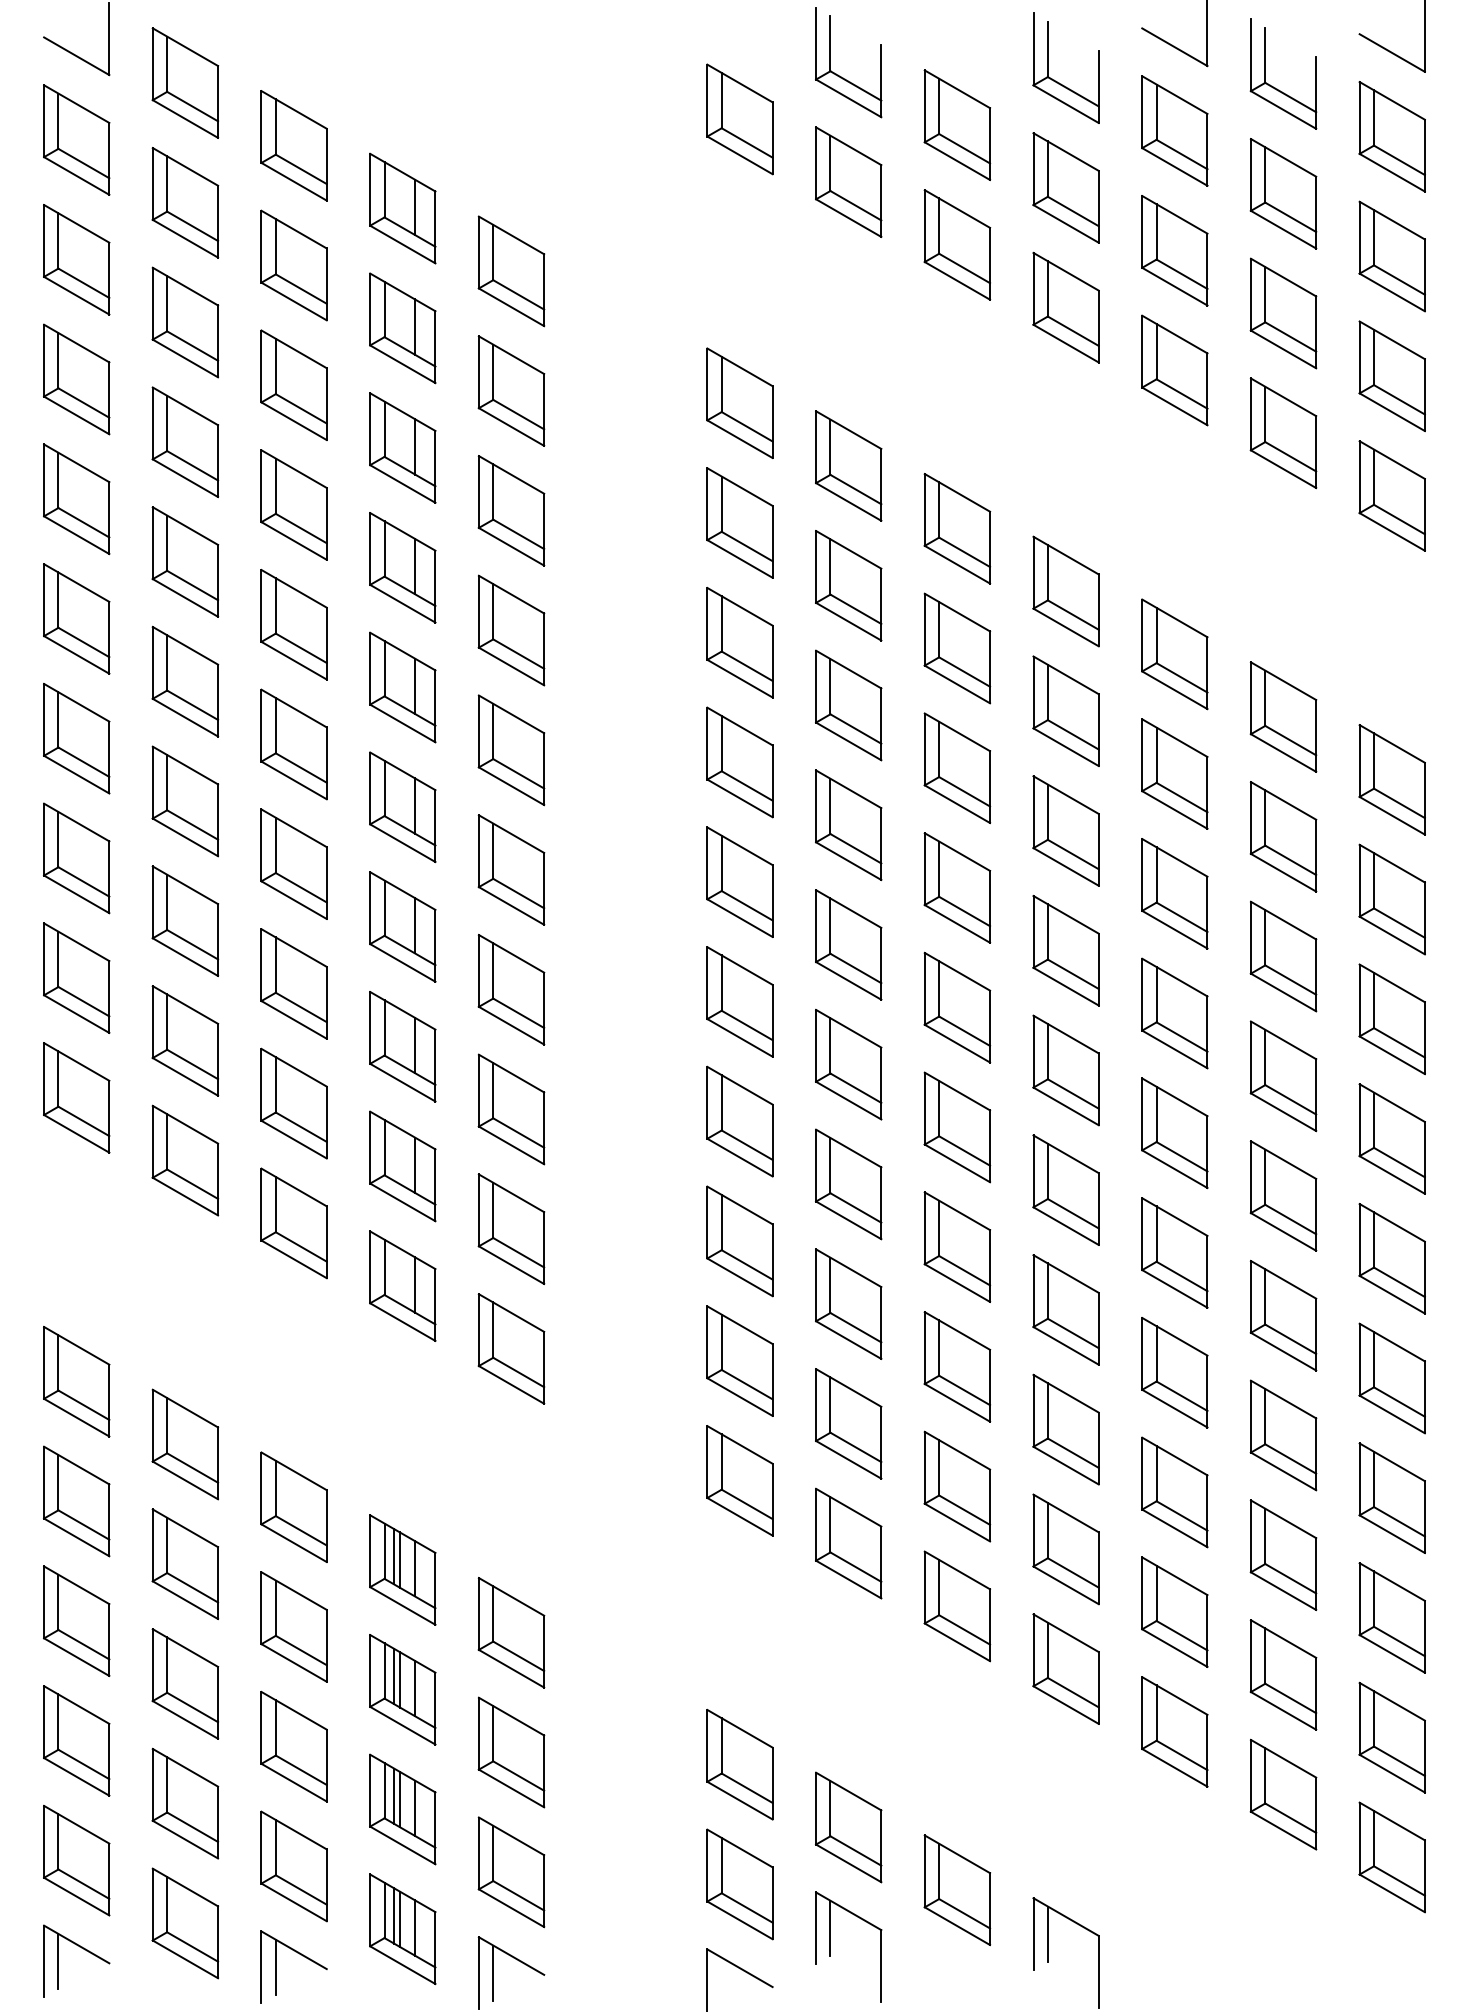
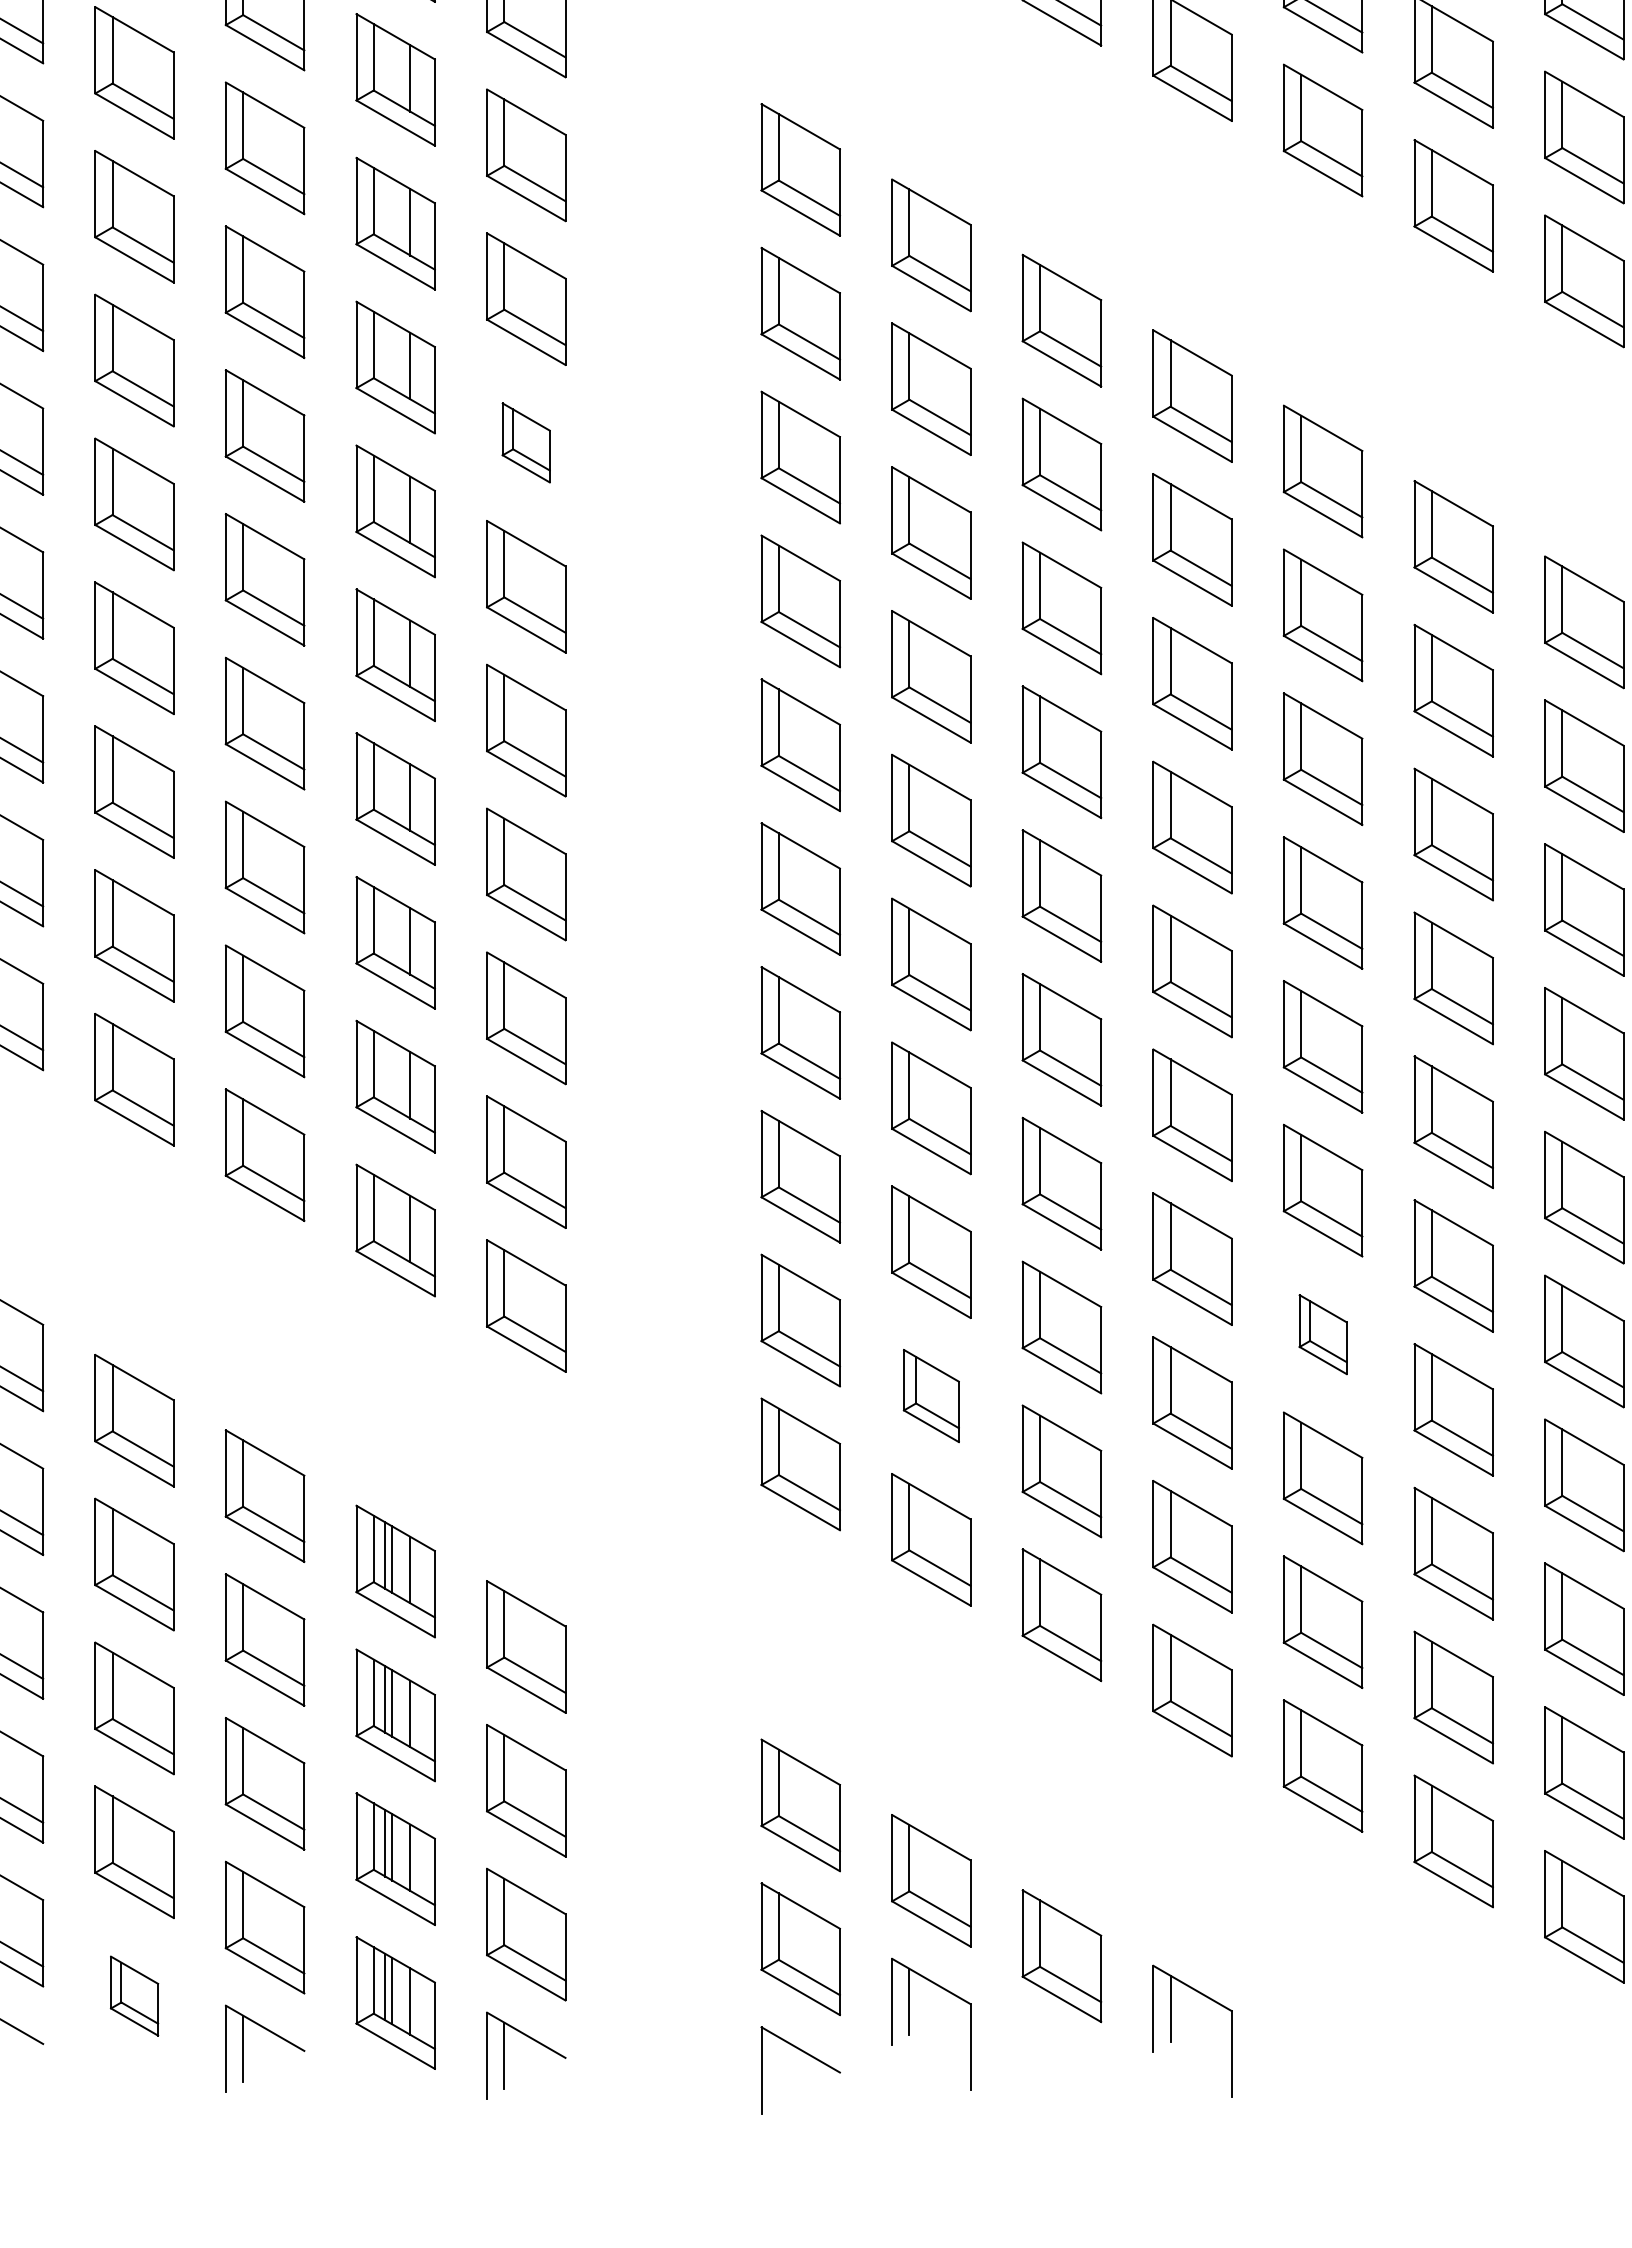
part: (511, 630) -> (526, 442), size x0.6
part: (1174, 1372) -> (1322, 1334), size x0.6
part: (848, 1423) -> (931, 1395), size x0.7
part: (185, 1923) -> (134, 1996), size x0.6

